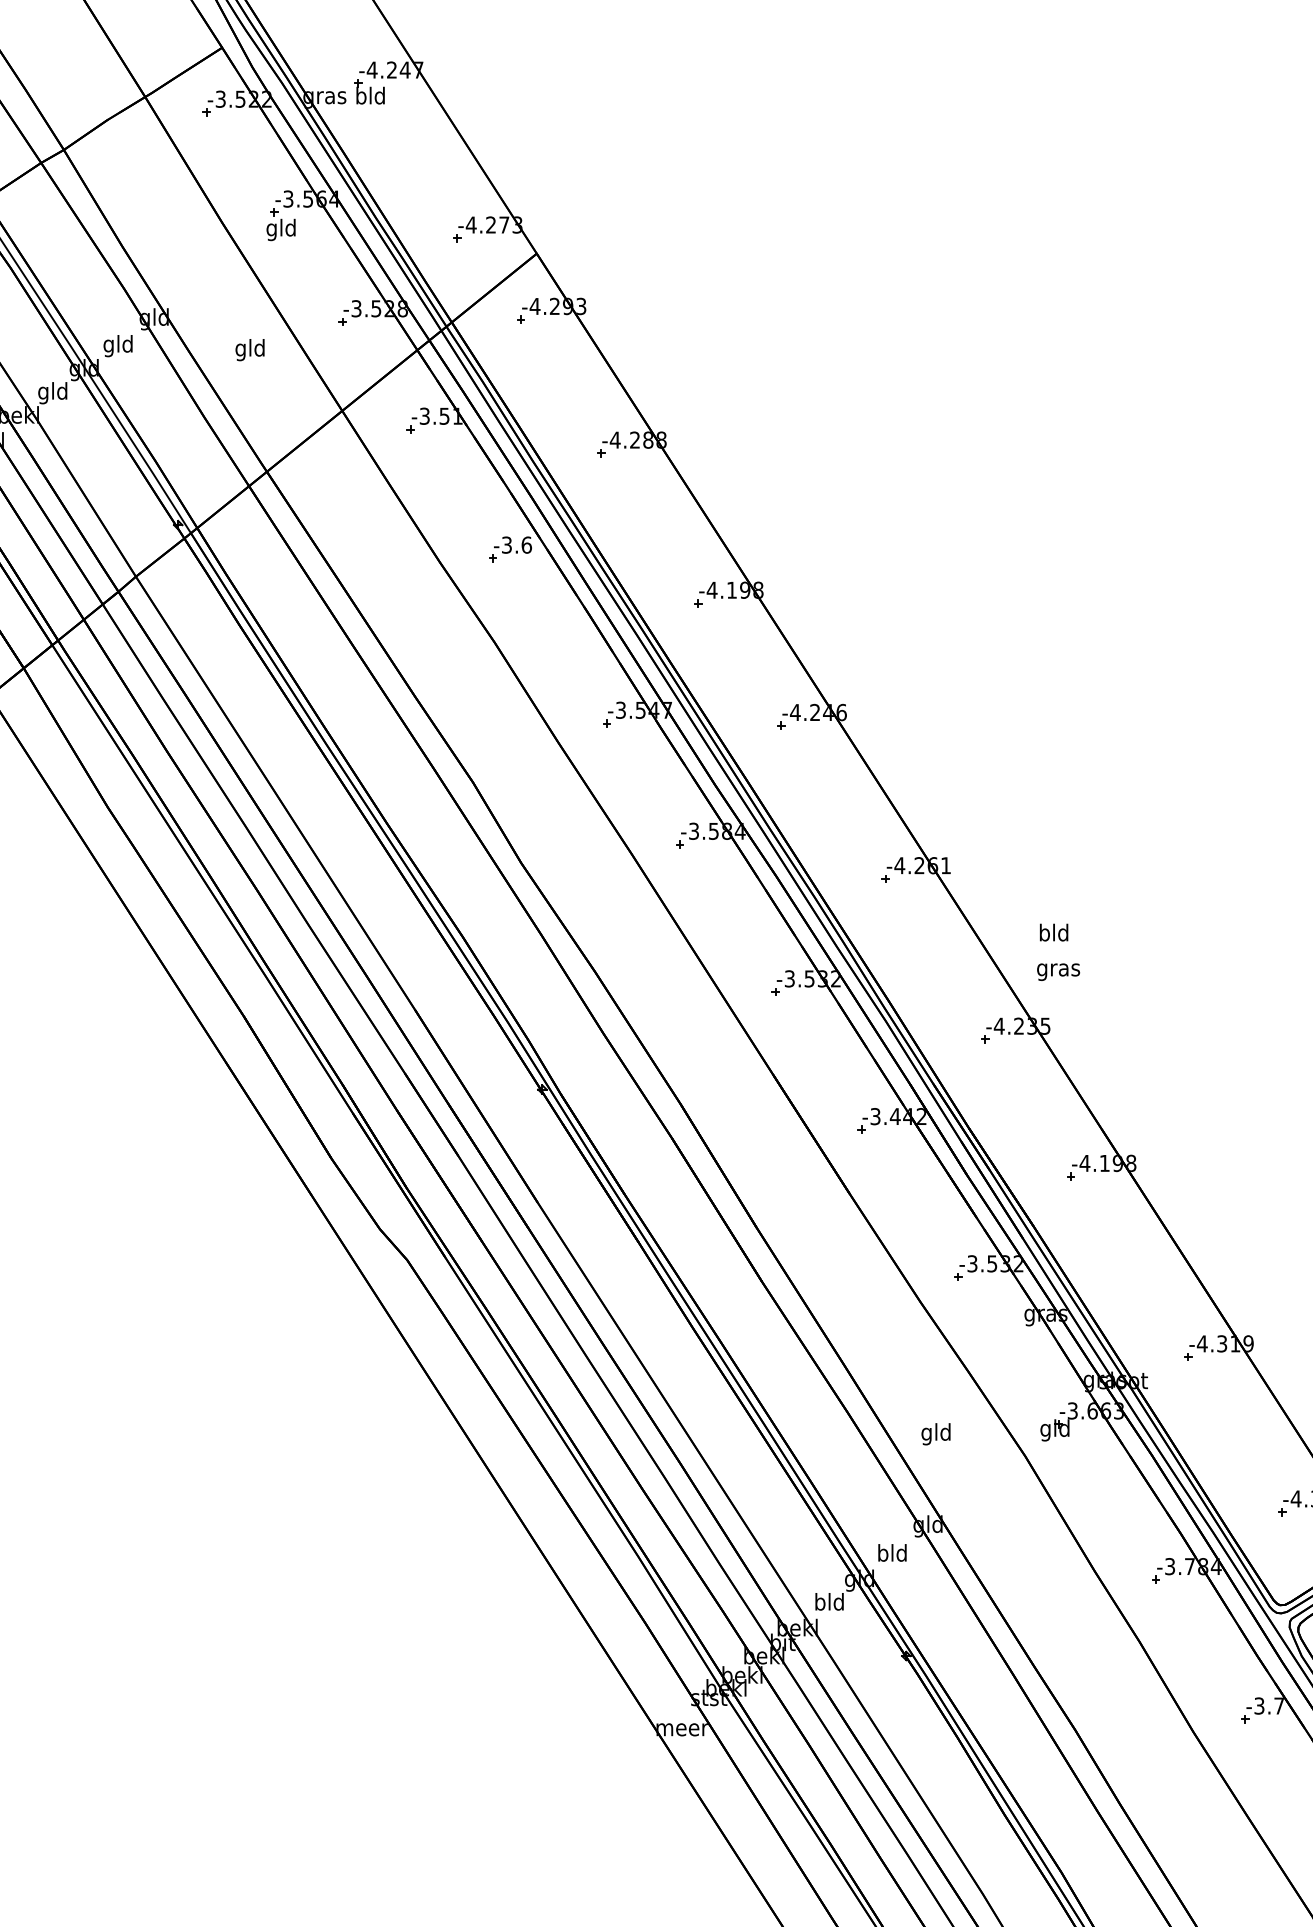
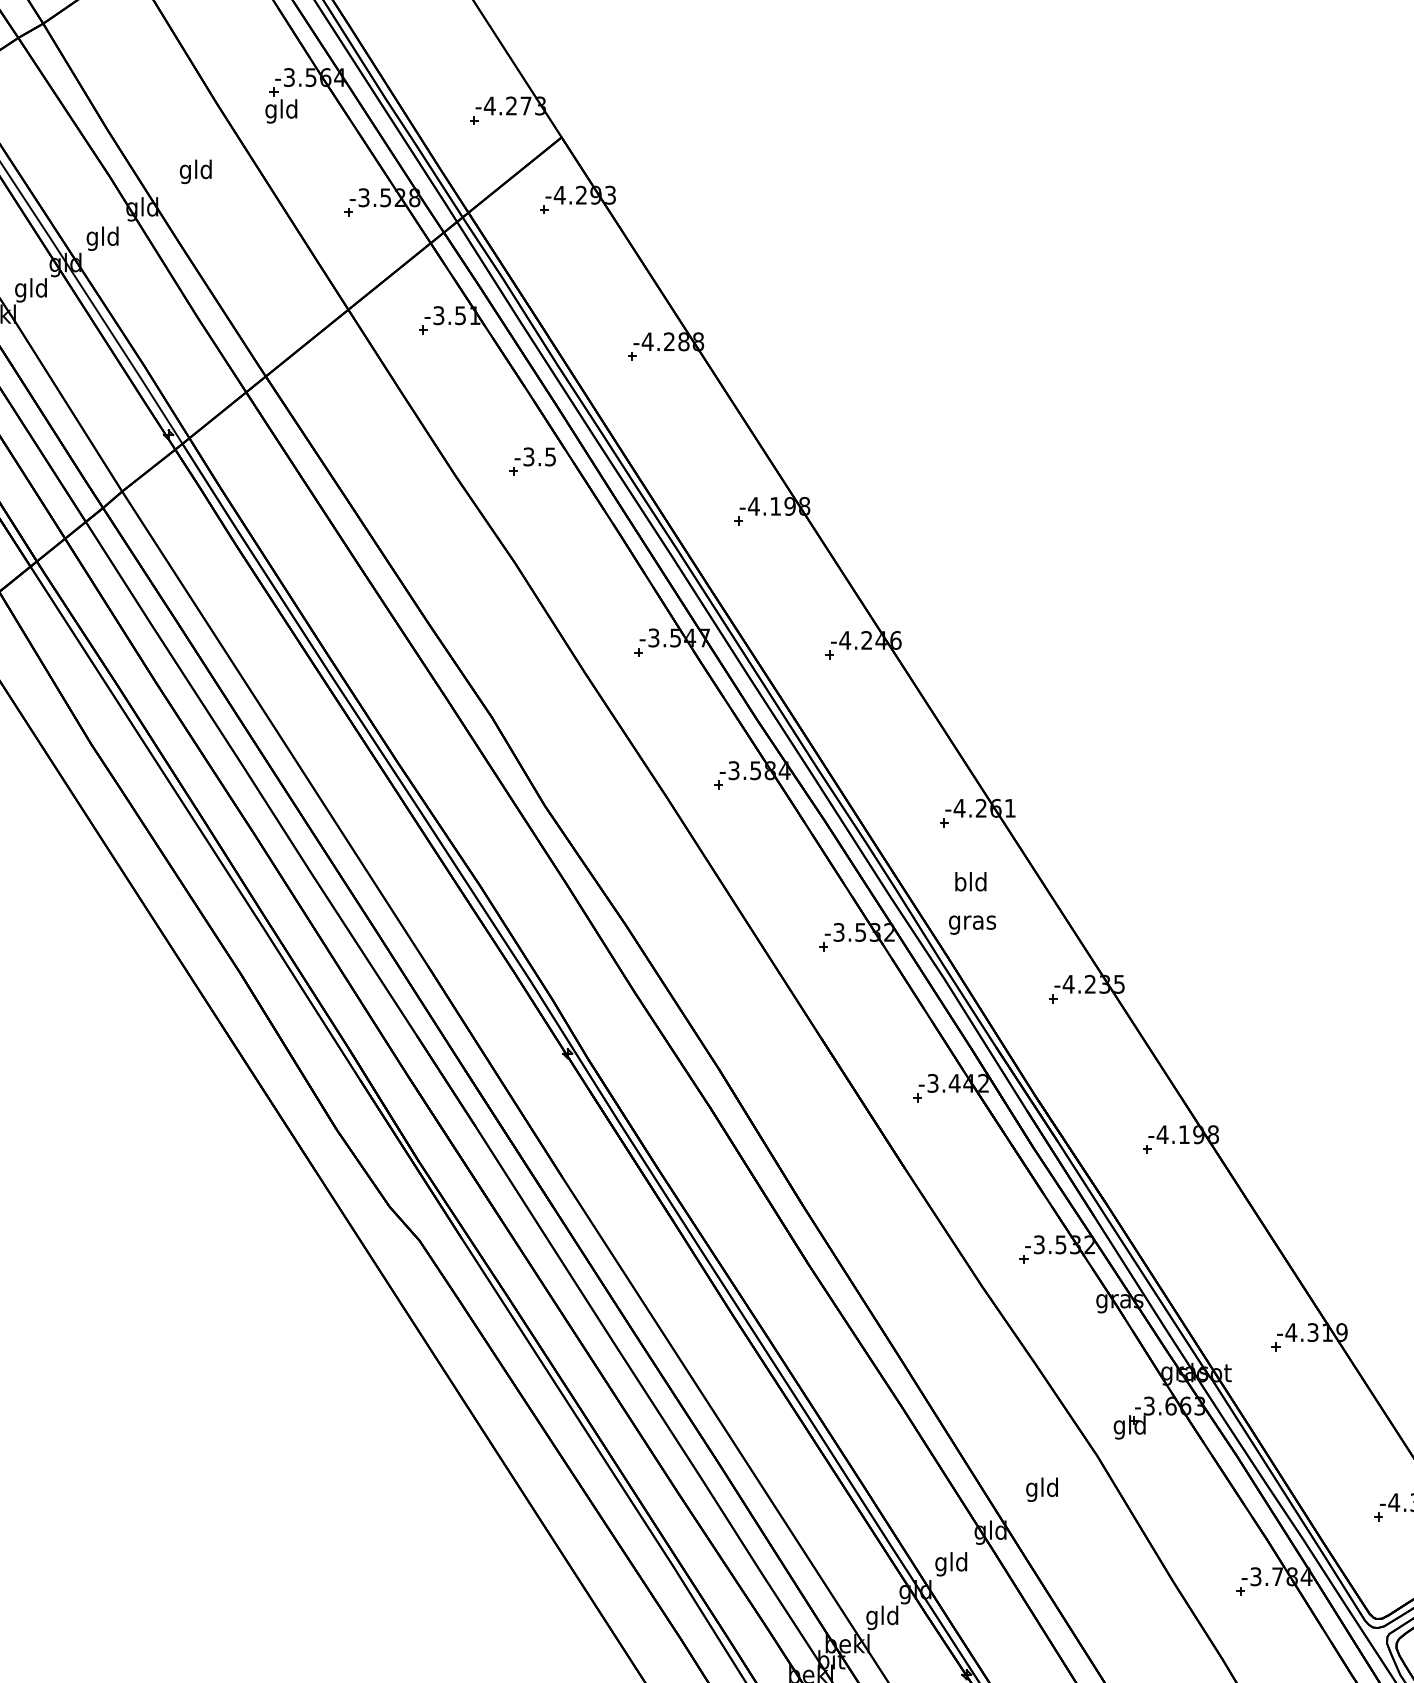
text: (249, 350) -> (195, 172), moved
text: (526, 544) -> (550, 456), -3.6 -> -3.5
text: (1054, 932) -> (971, 881), moved
text: (1058, 971) -> (972, 924), moved
text: (935, 1434) -> (1041, 1490), moved
text: (882, 1555) -> (940, 1564), bld -> gld
text: (819, 1604) -> (871, 1618), bld -> gld

